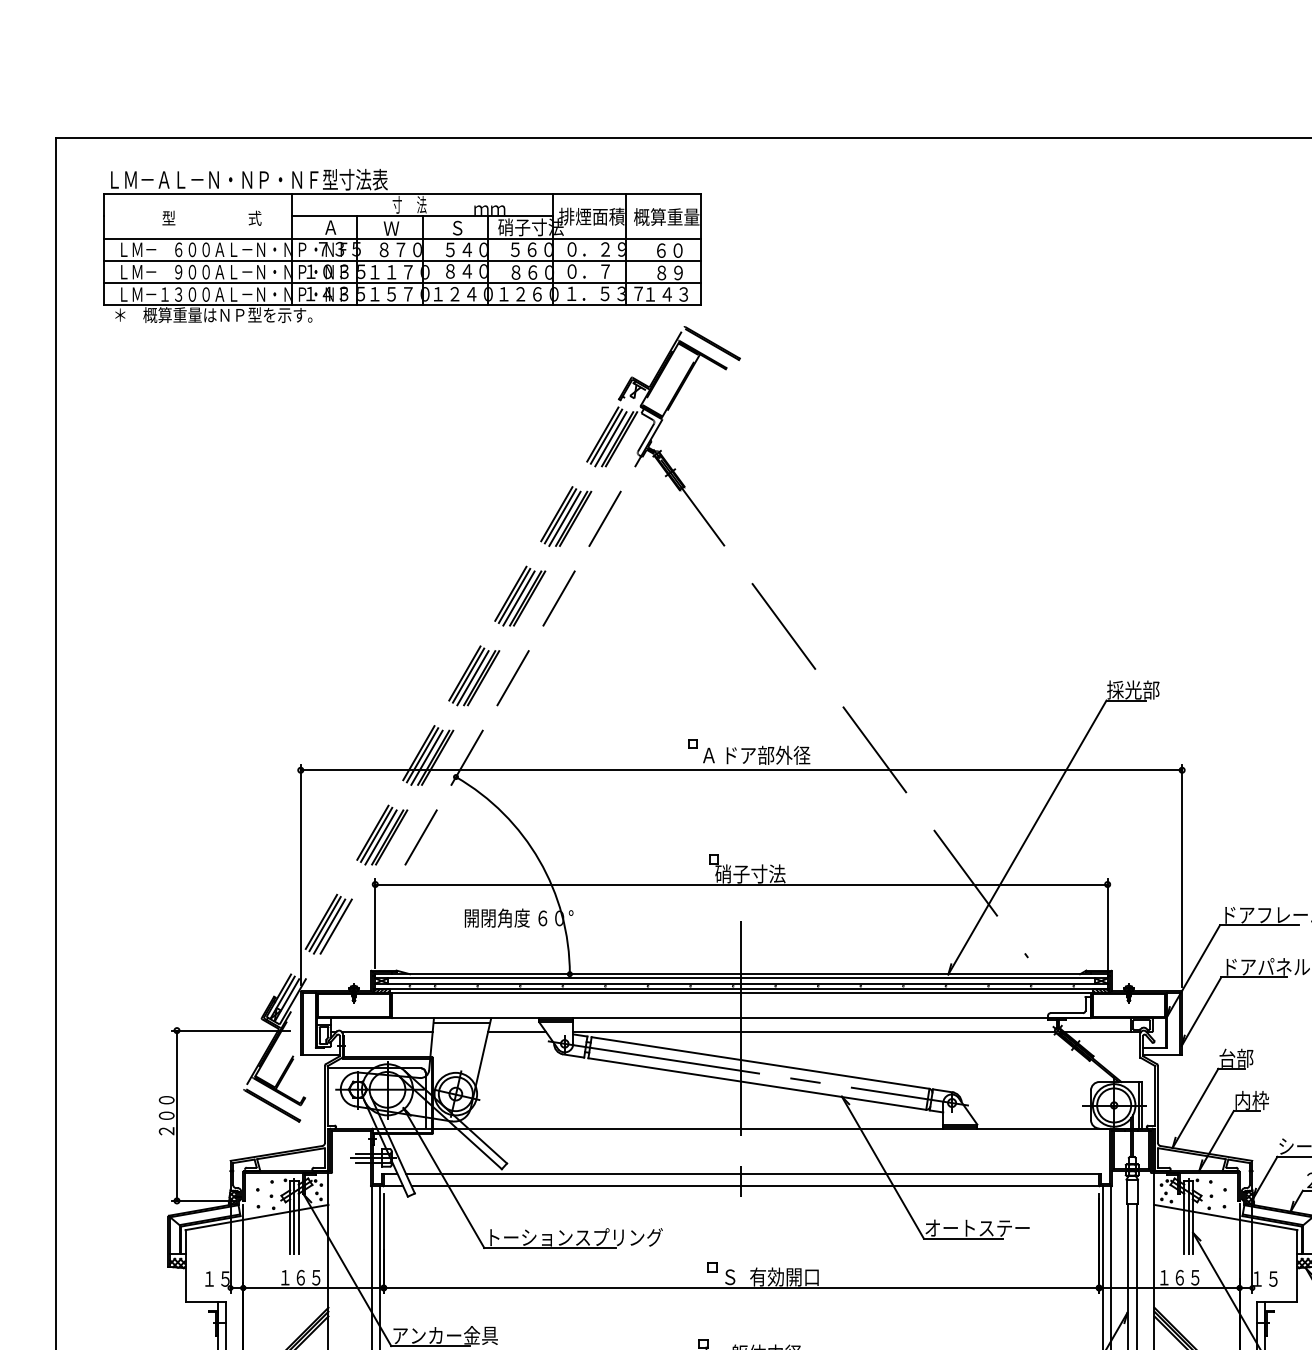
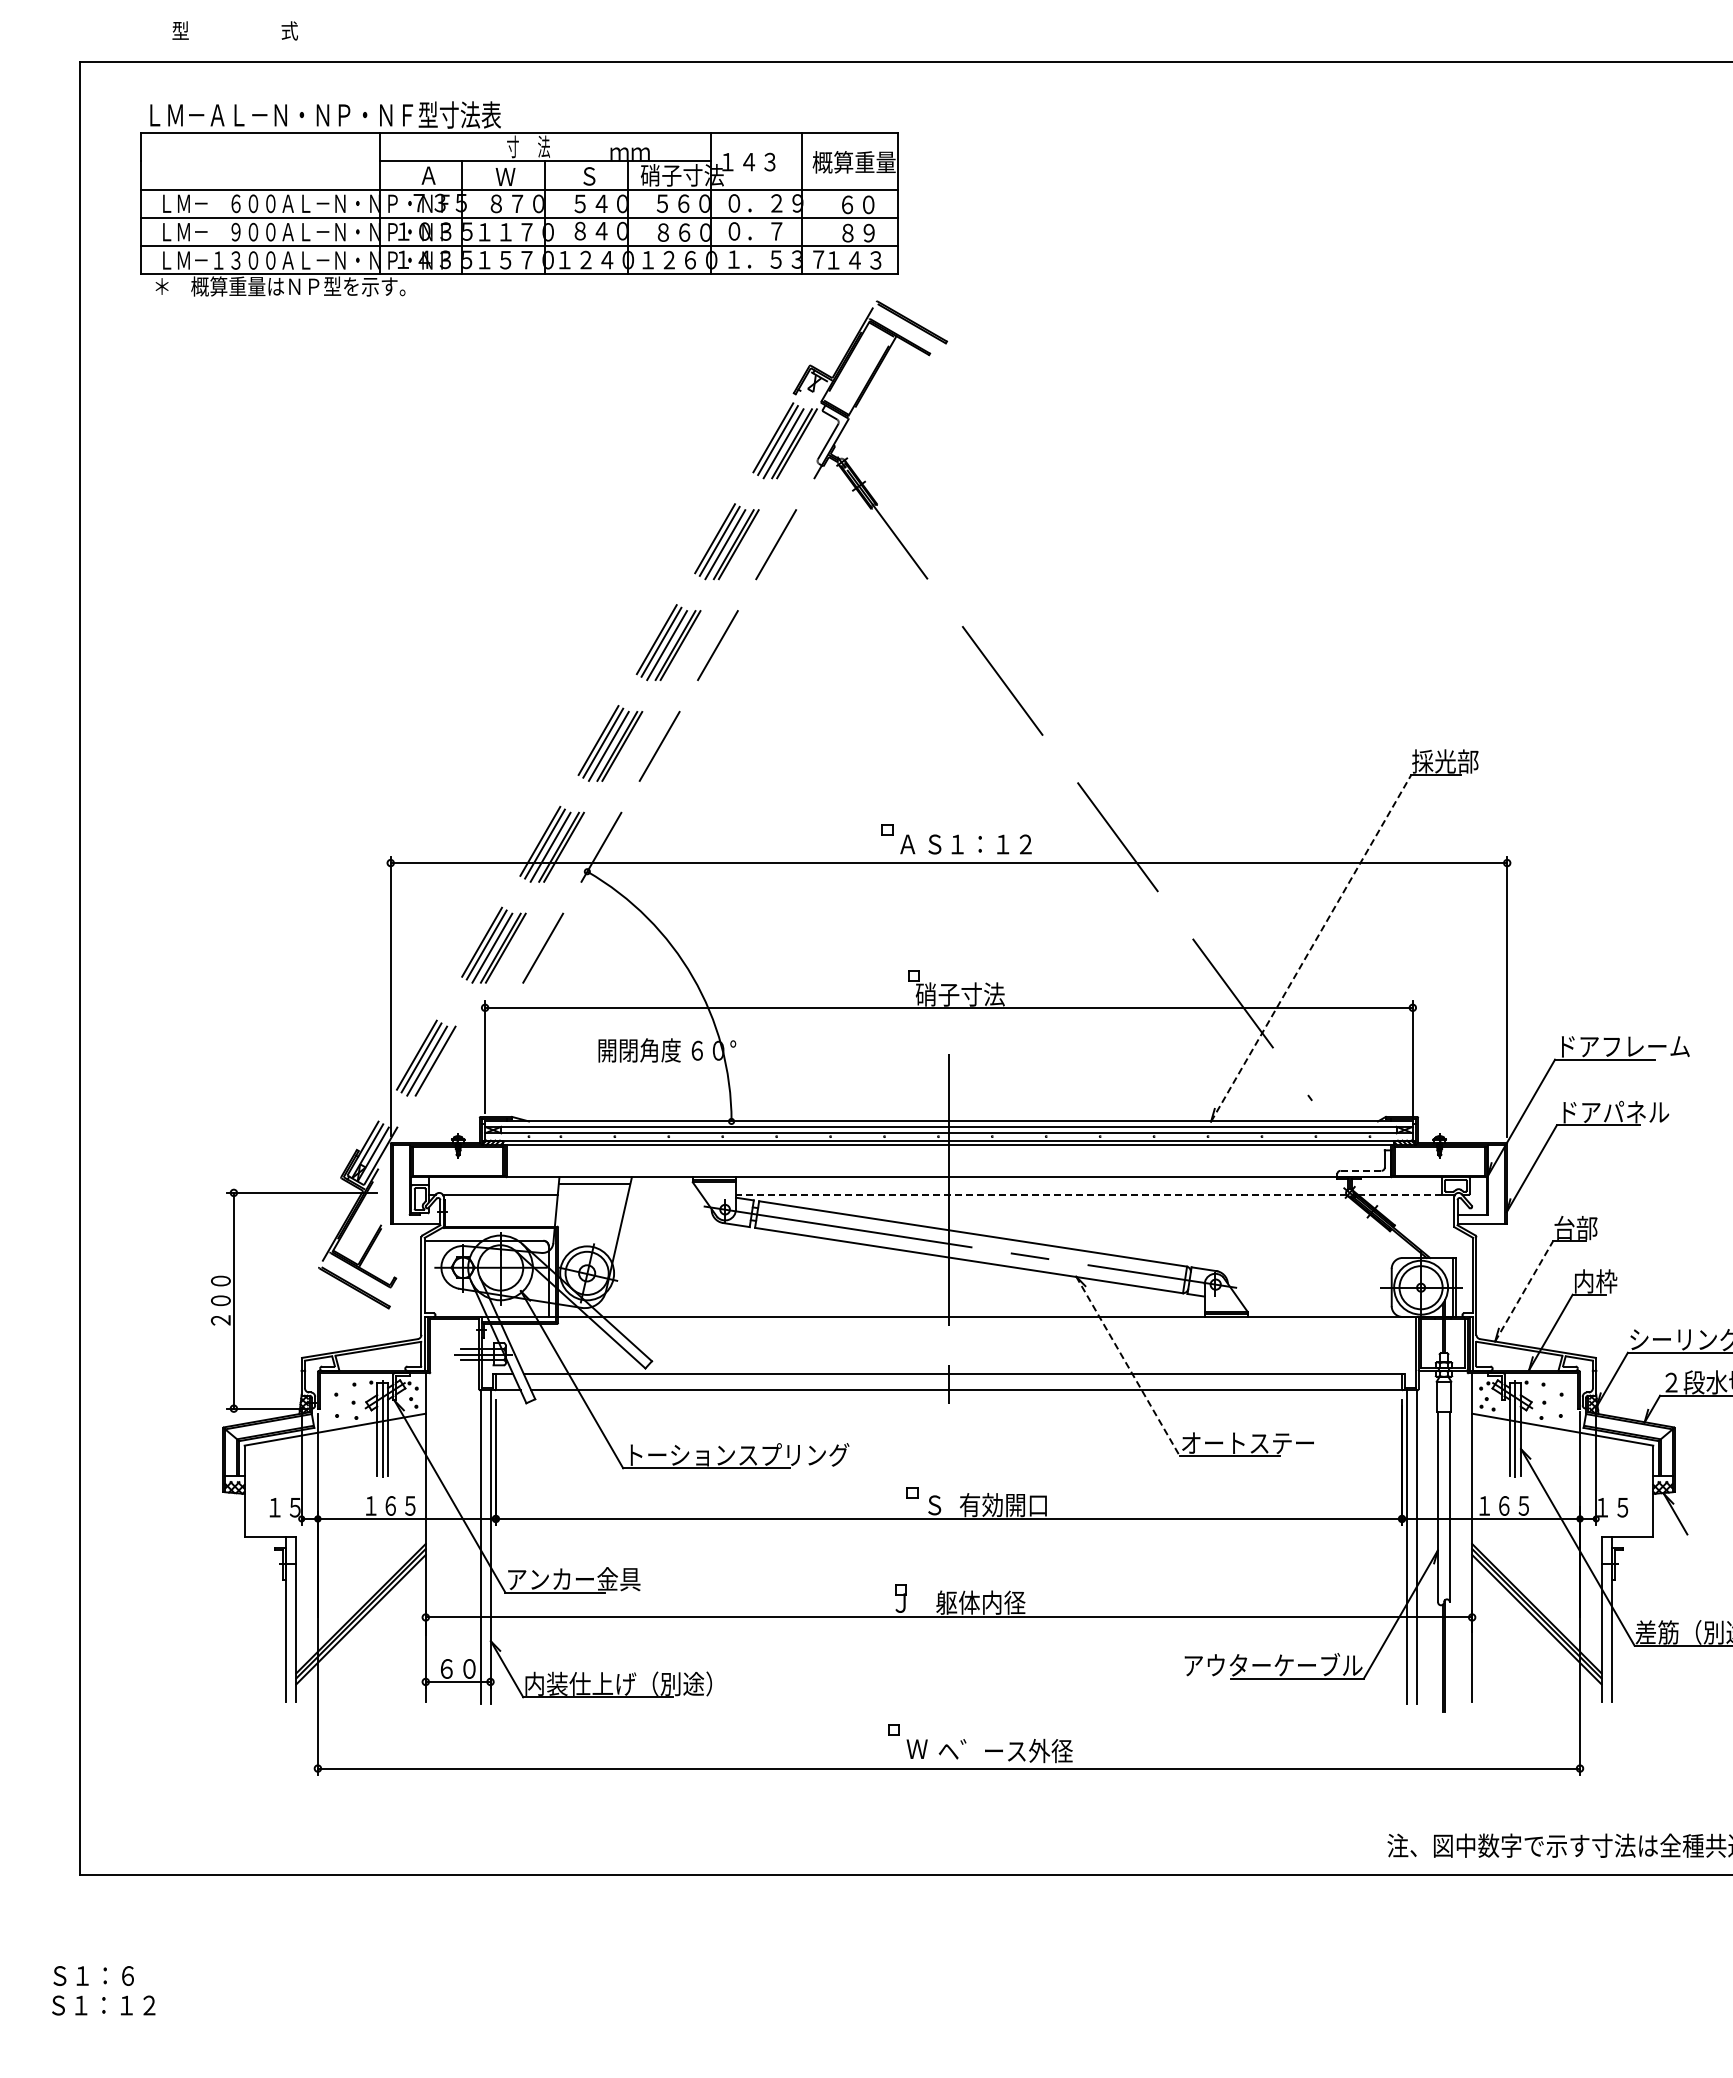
text: (591, 216) -> (758, 161), 排煙面積 -> １４３
text: (211, 218) -> (234, 30), moved
text: (767, 755) -> (982, 844), ドア部外径 -> Ｓ１：１２
line: (1027, 836) -> (1311, 947), solid -> dashed
line: (1067, 1012) -> (1361, 1170), solid -> dashed
line: (516, 1031) -> (664, 1194), removed
line: (813, 1031) -> (1040, 1194), solid -> dashed
line: (1097, 1031) -> (1399, 1194), solid -> dashed
line: (1195, 1108) -> (1524, 1291), solid -> dashed
line: (883, 1167) -> (1128, 1366), solid -> dashed

